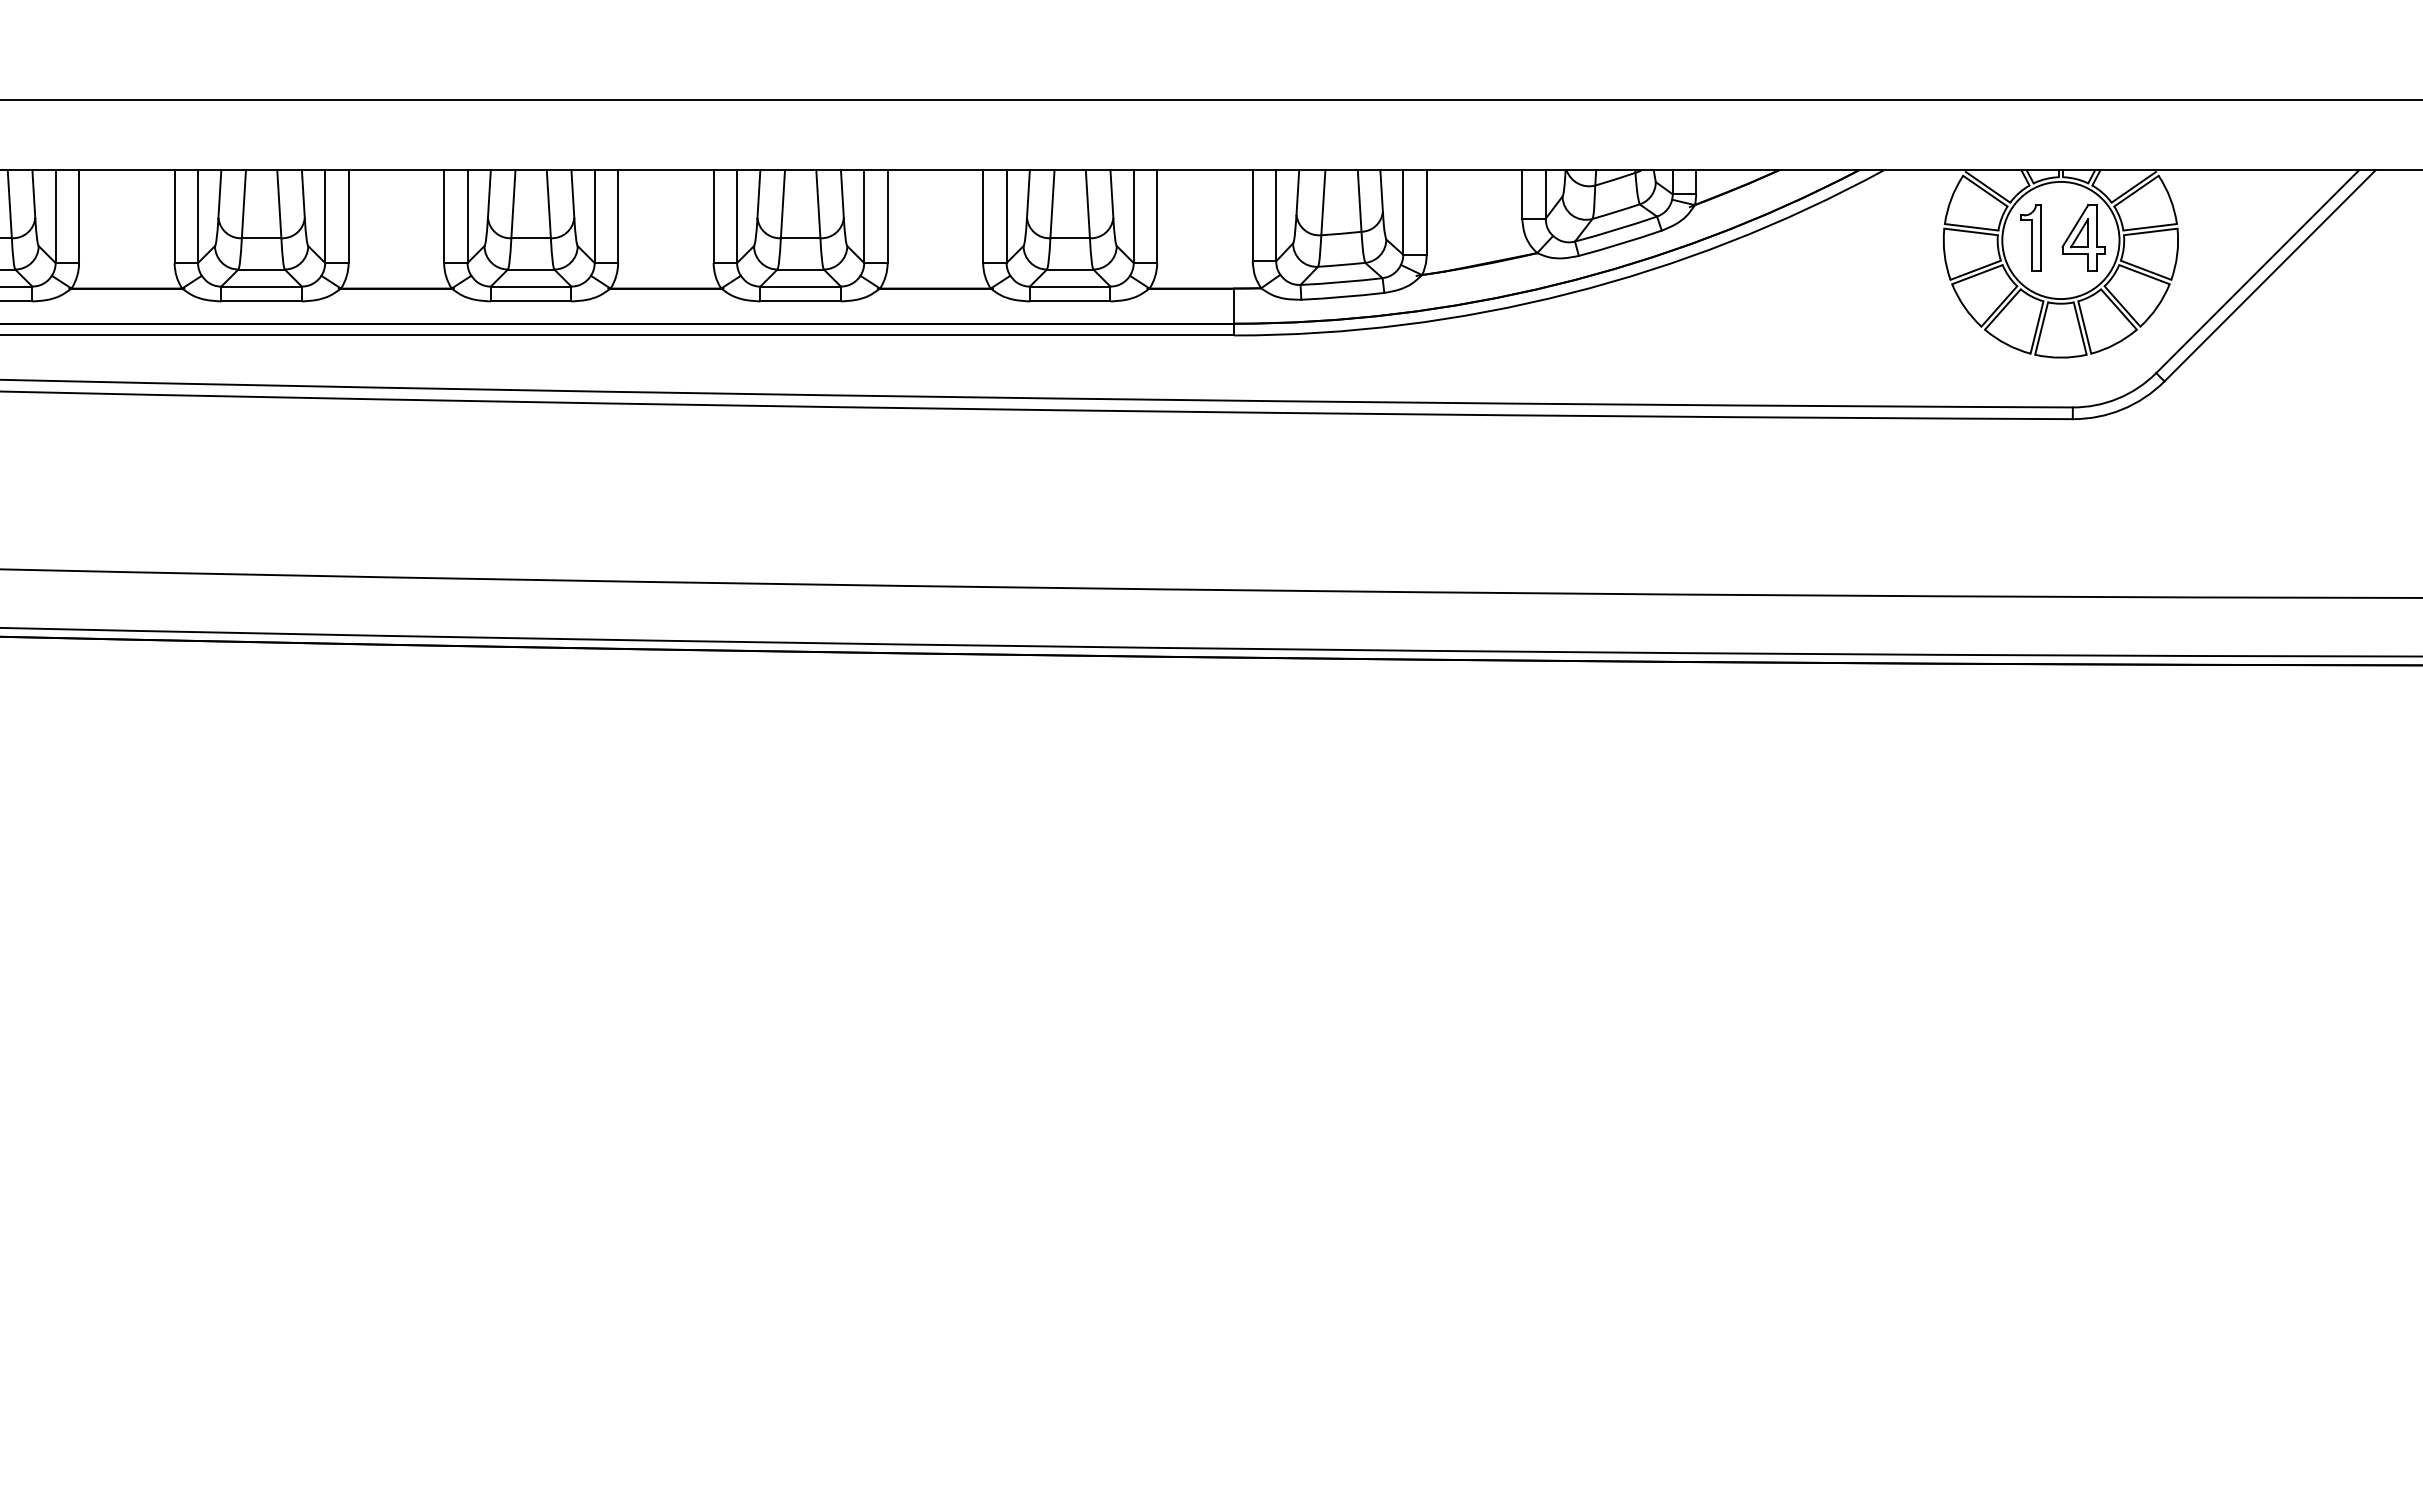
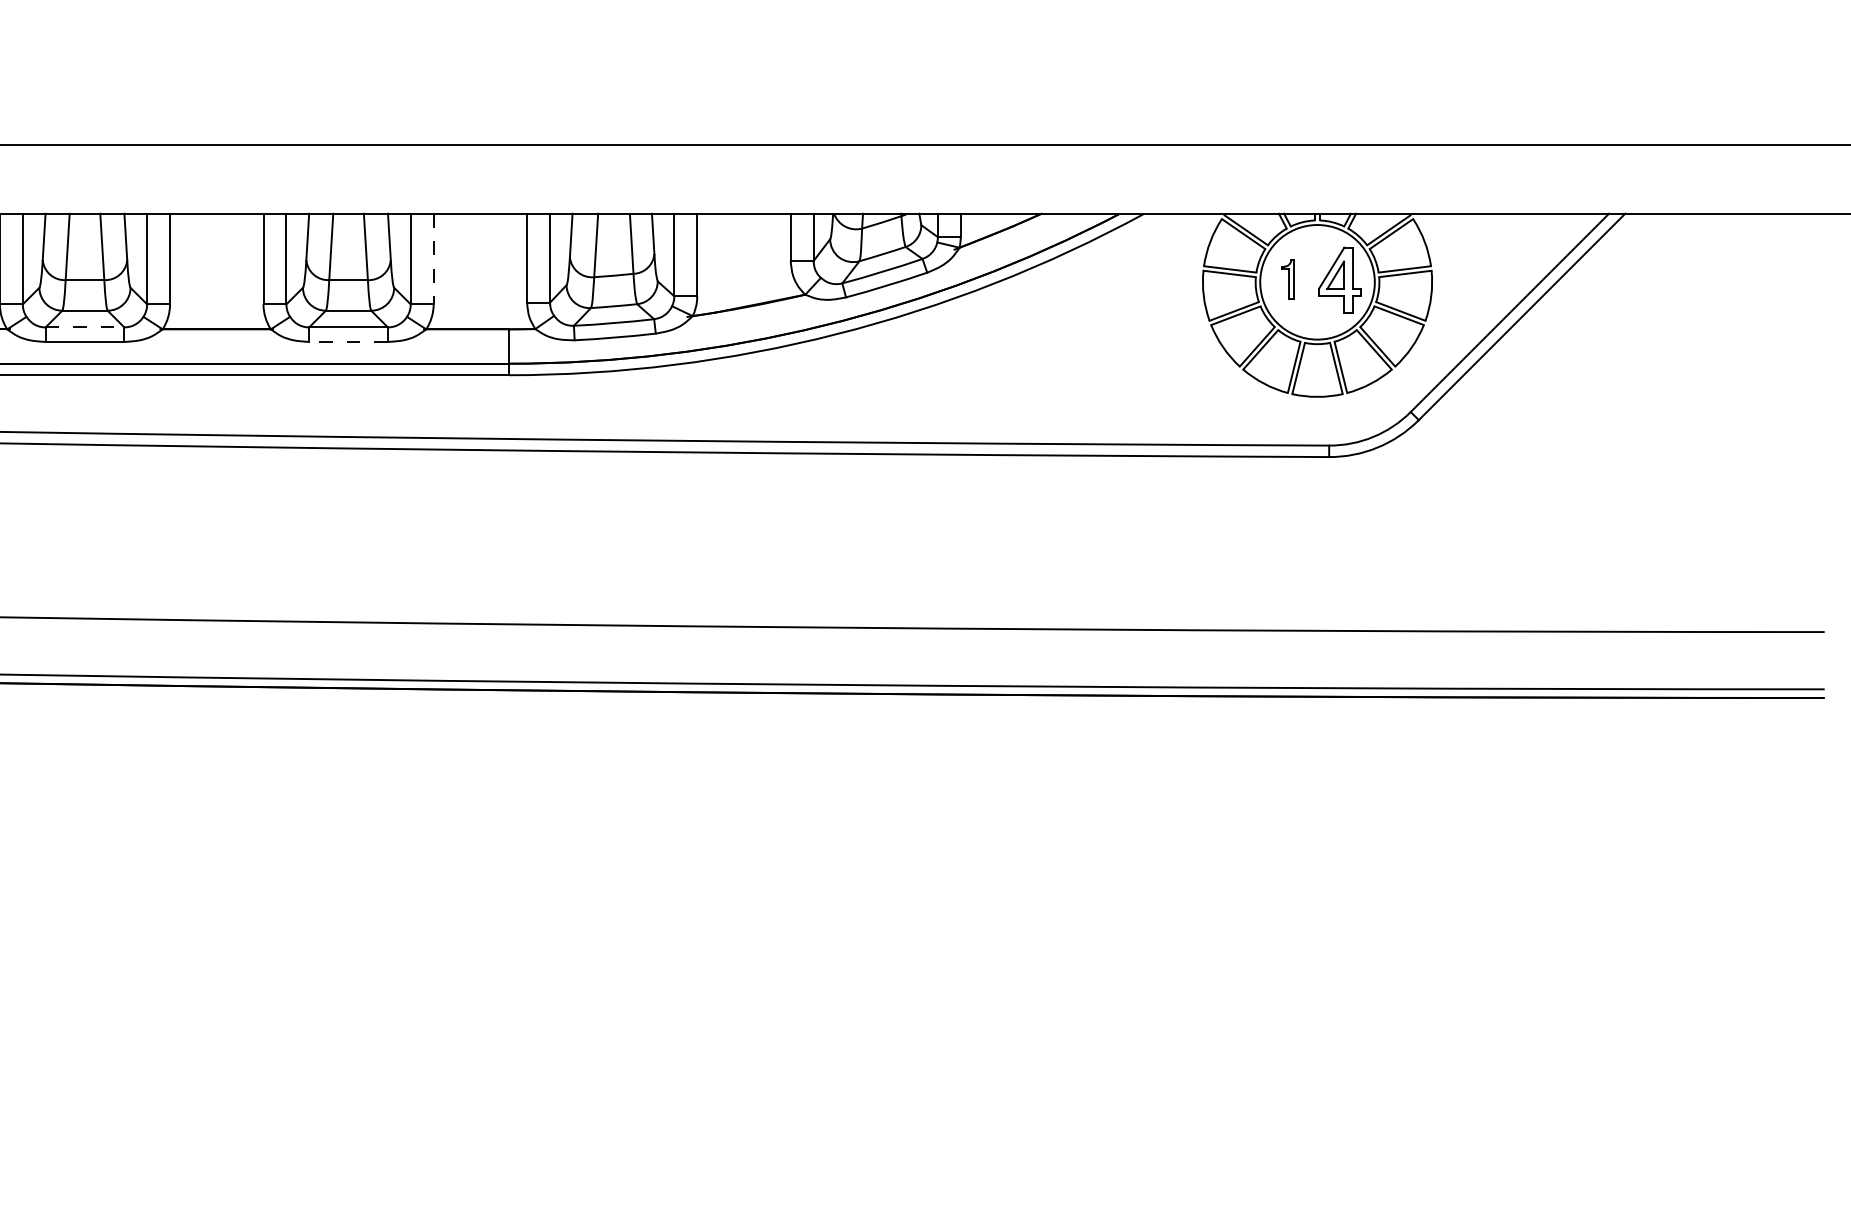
line: (1157, 217) -> (433, 259), solid -> dashed
part: (2030, 237) -> (1287, 279), size x0.6
line: (801, 286) -> (85, 327), solid -> dashed
line: (1069, 301) -> (347, 341), solid -> dashed

